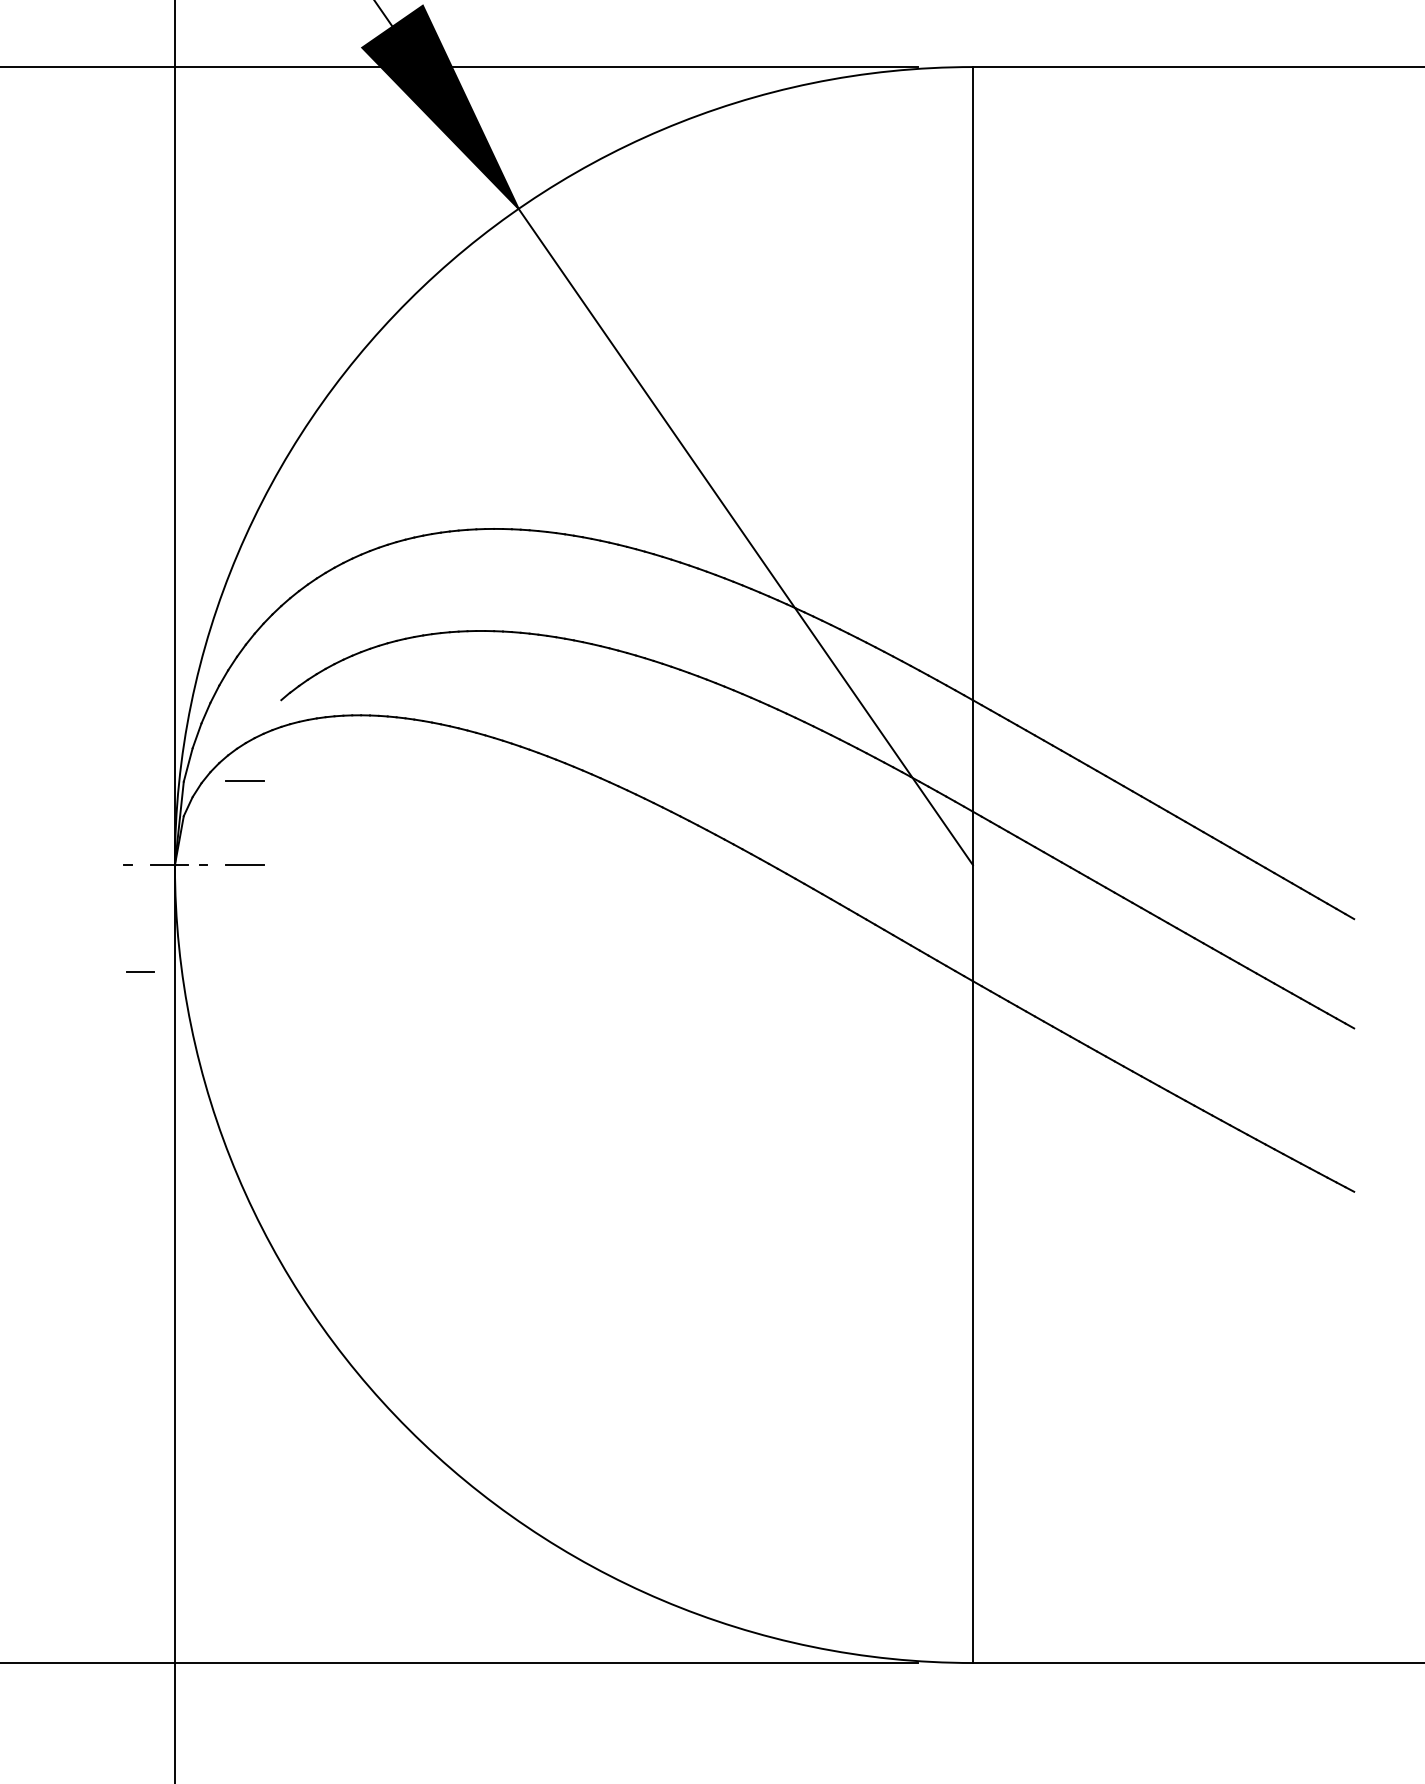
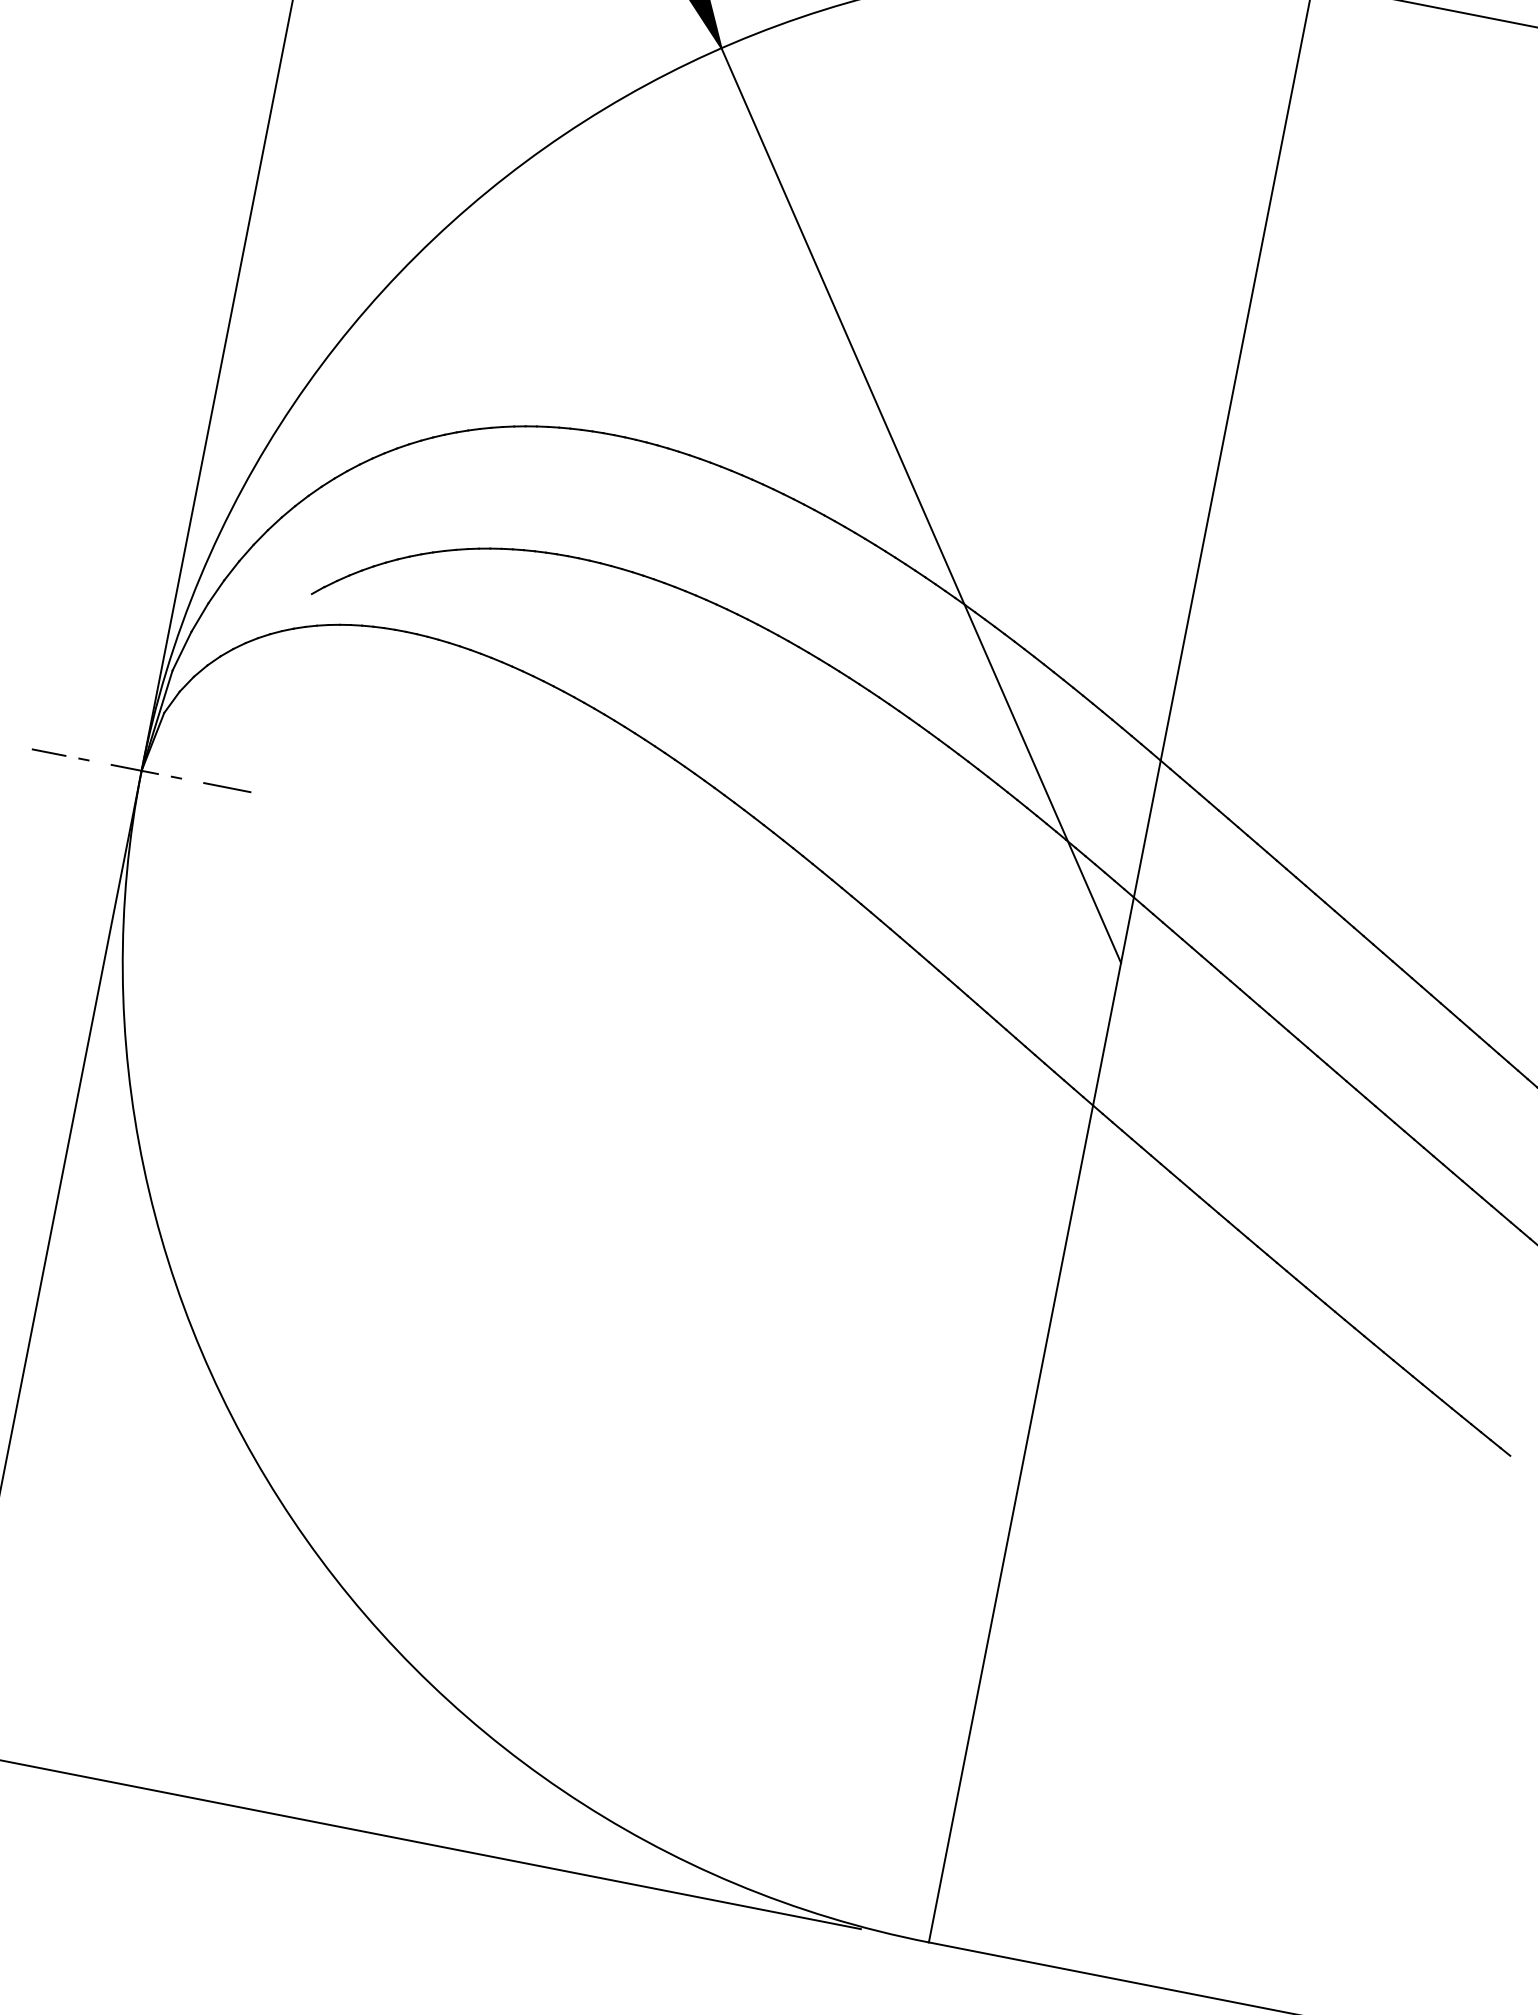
line: (244, 780) -> (247, 683), removed
line: (140, 971) -> (49, 751), moved

